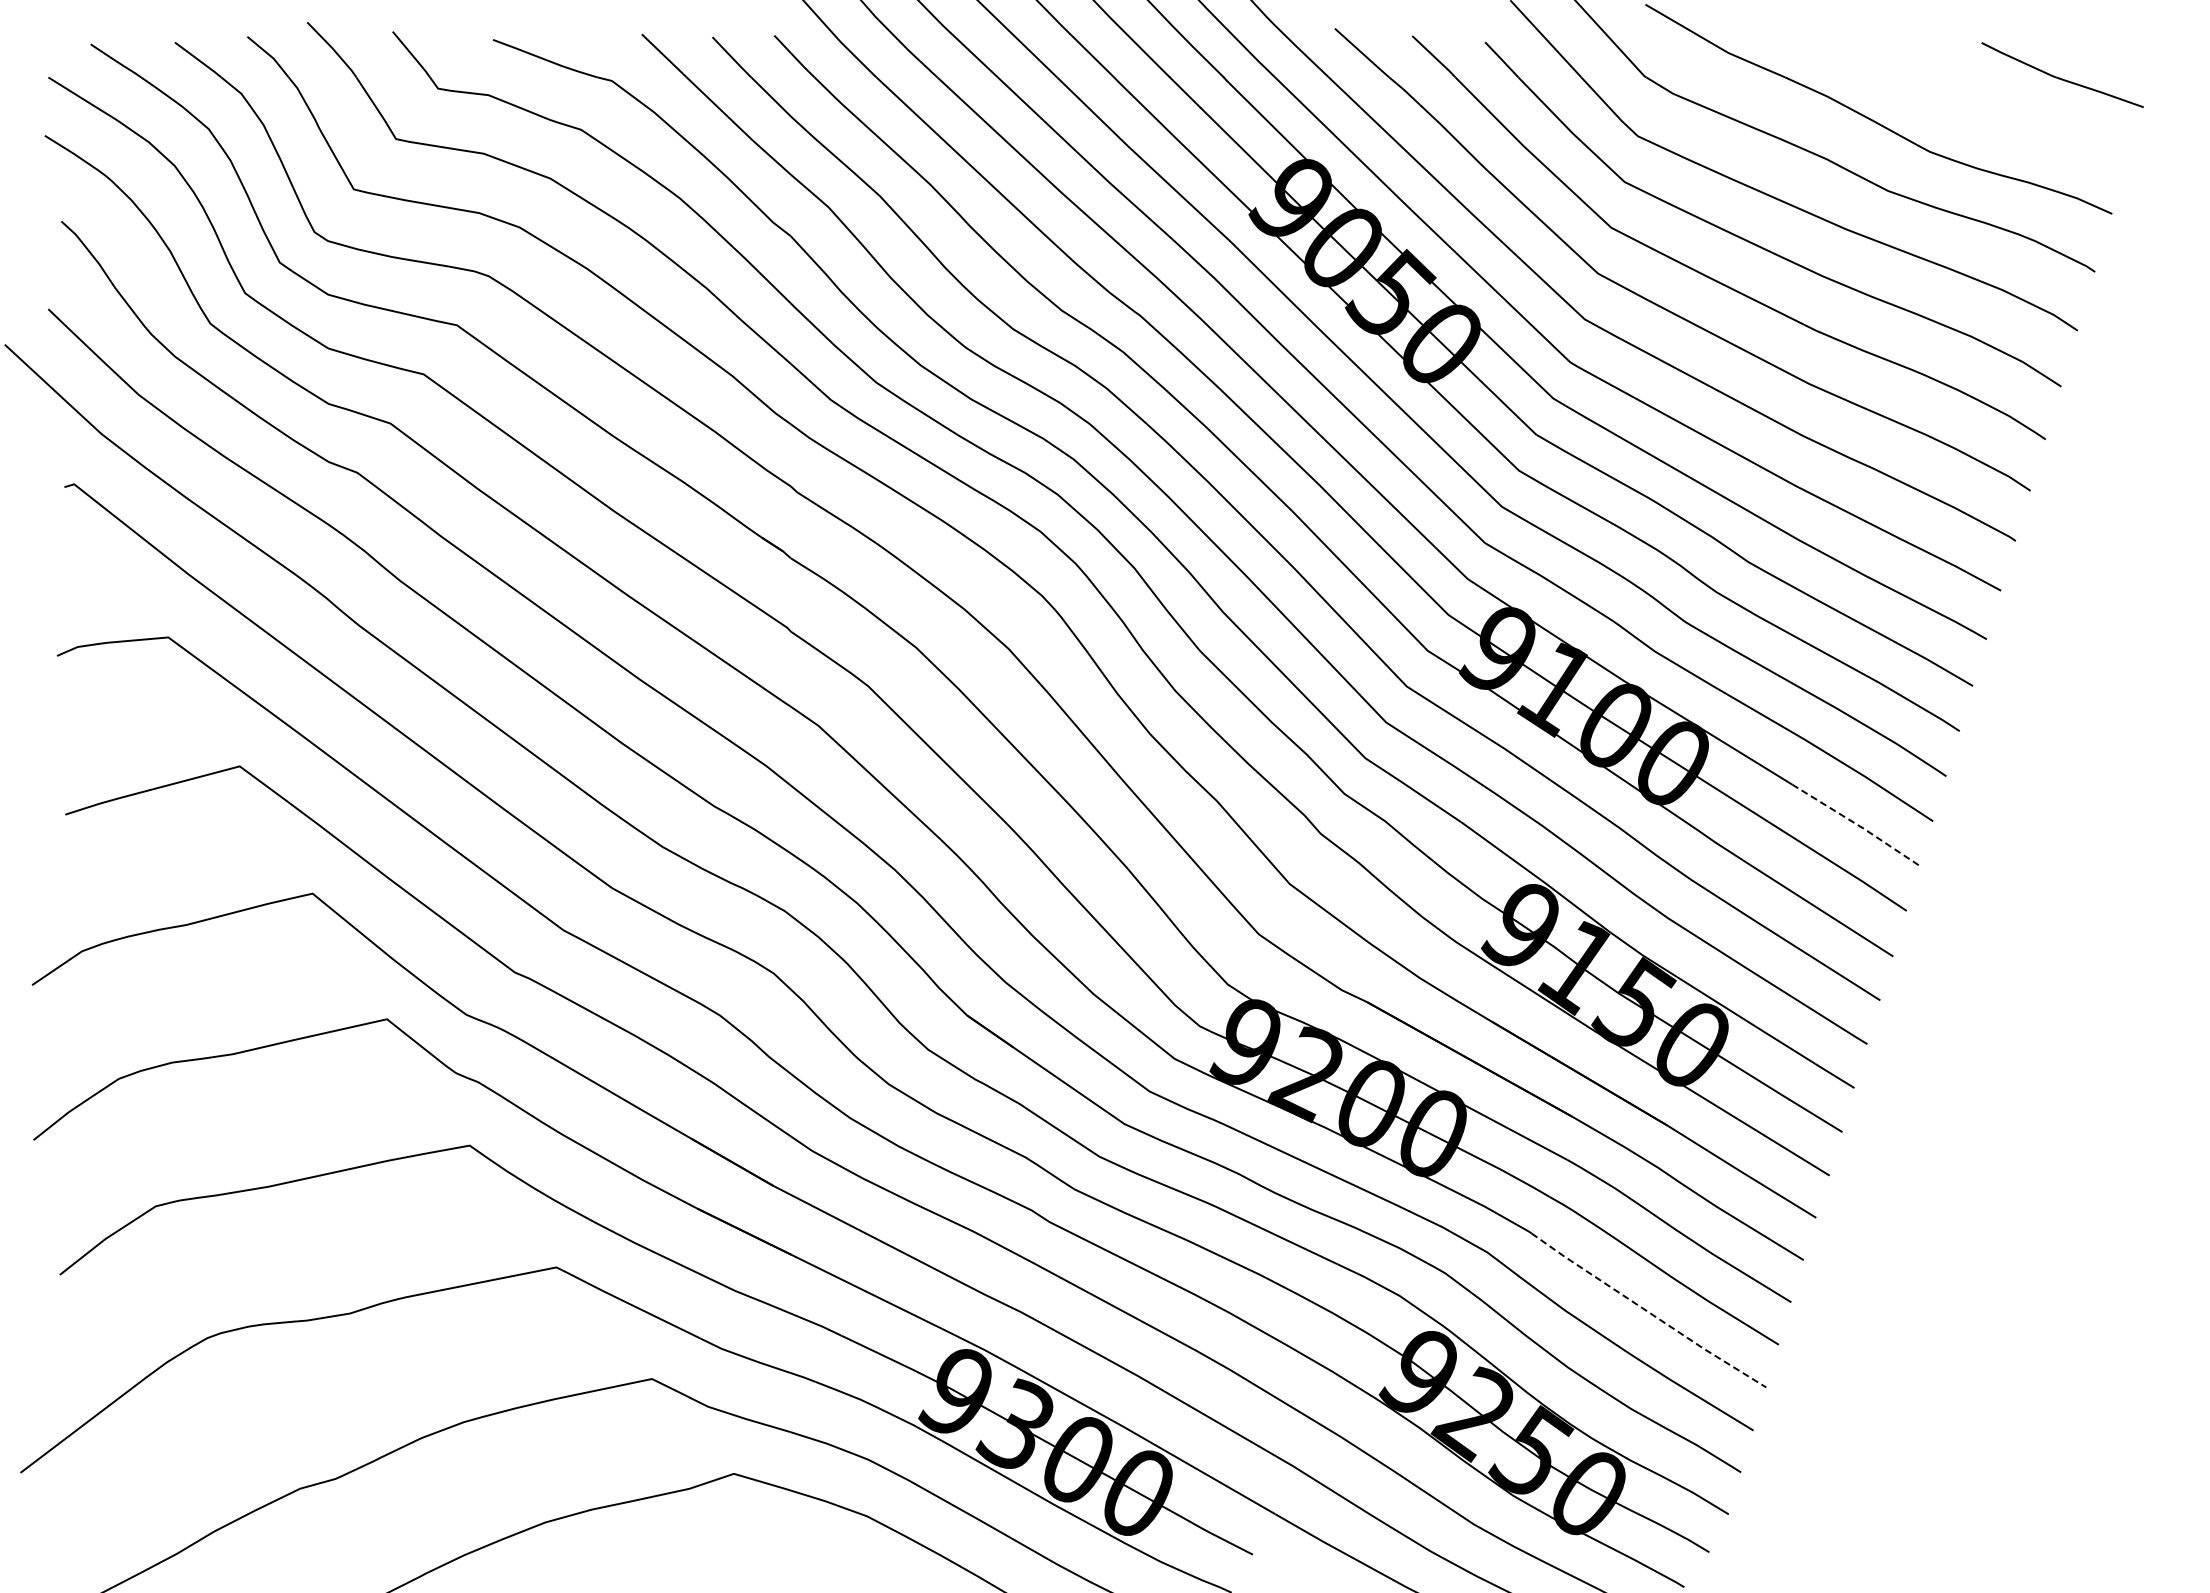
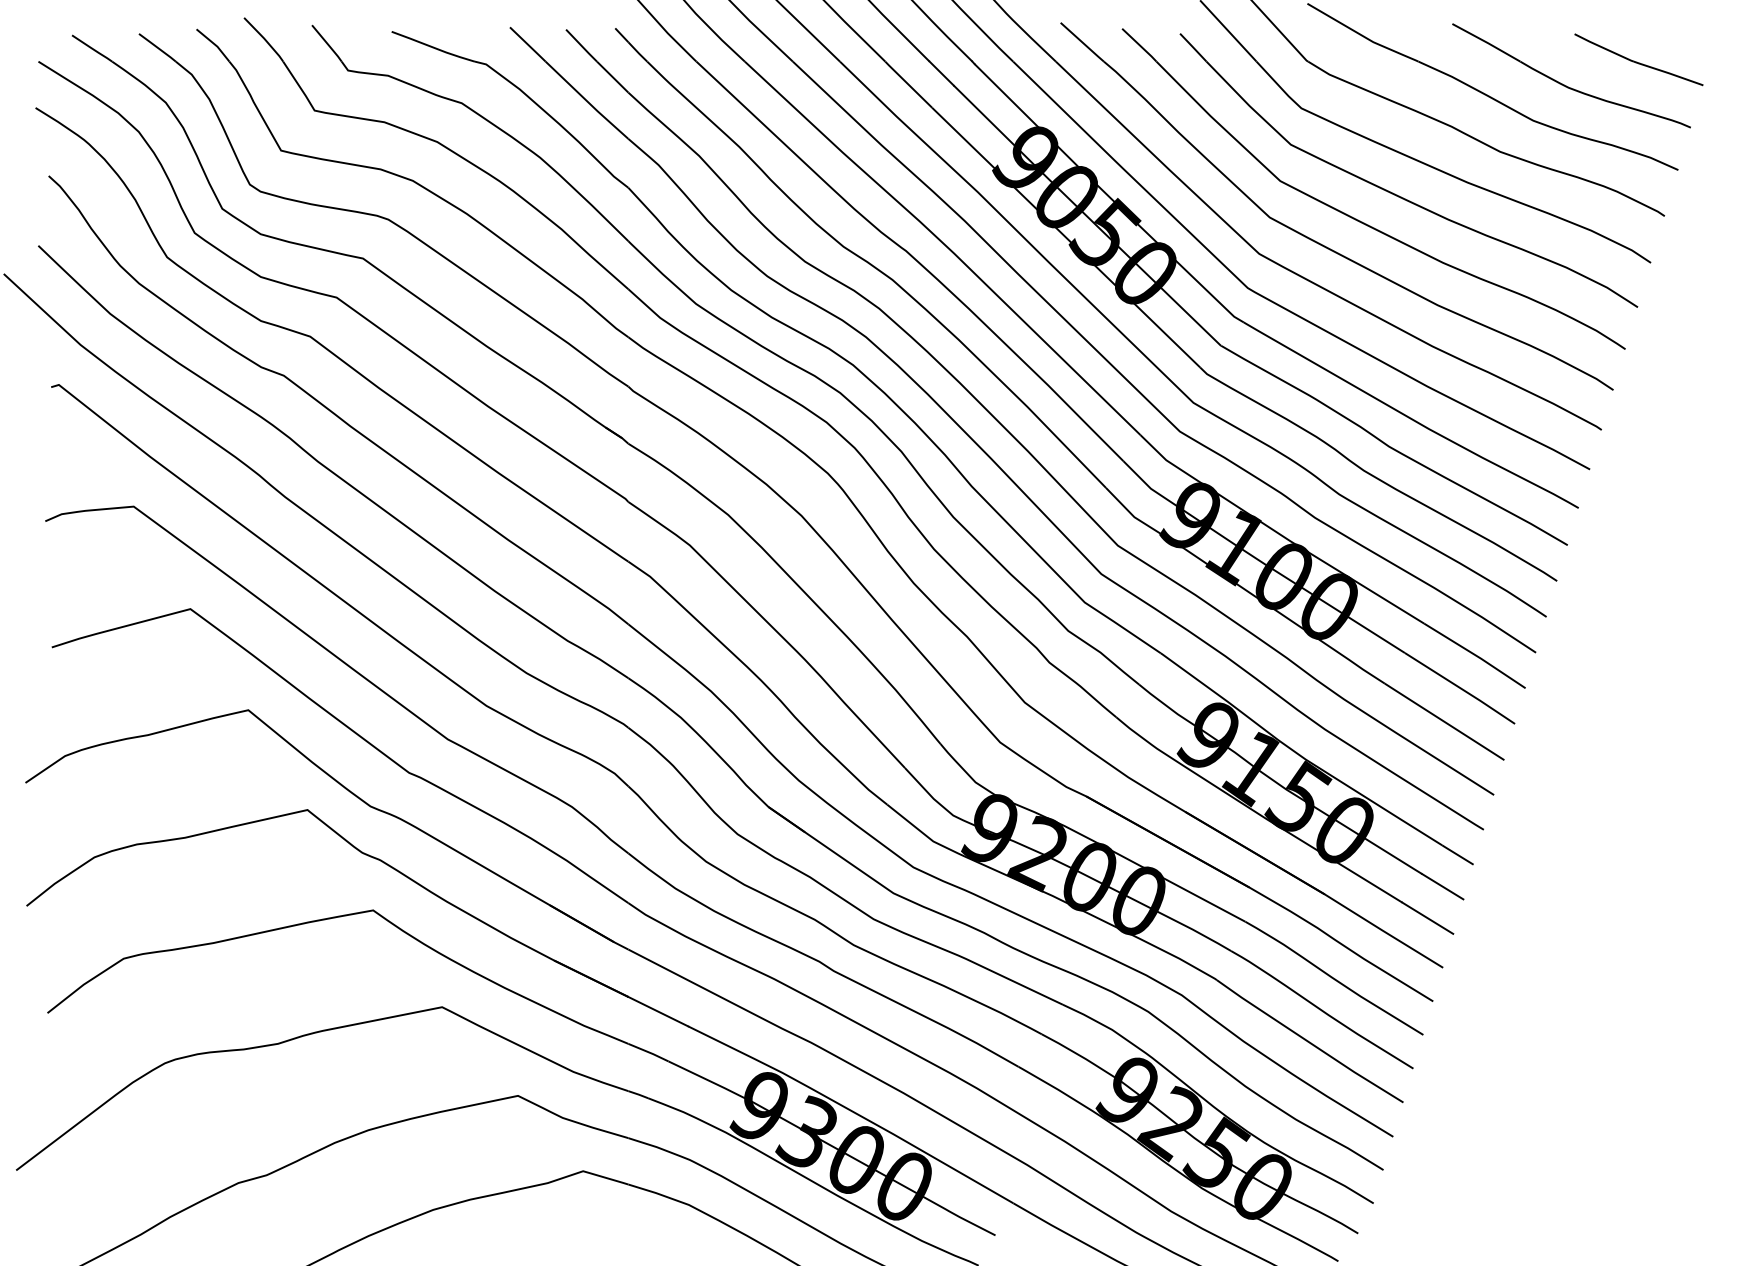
part: (1971, 107) -> (1566, 85), added
line: (1857, 824) -> (1475, 655), dashed -> solid
line: (1647, 1311) -> (1309, 1042), dashed -> solid

